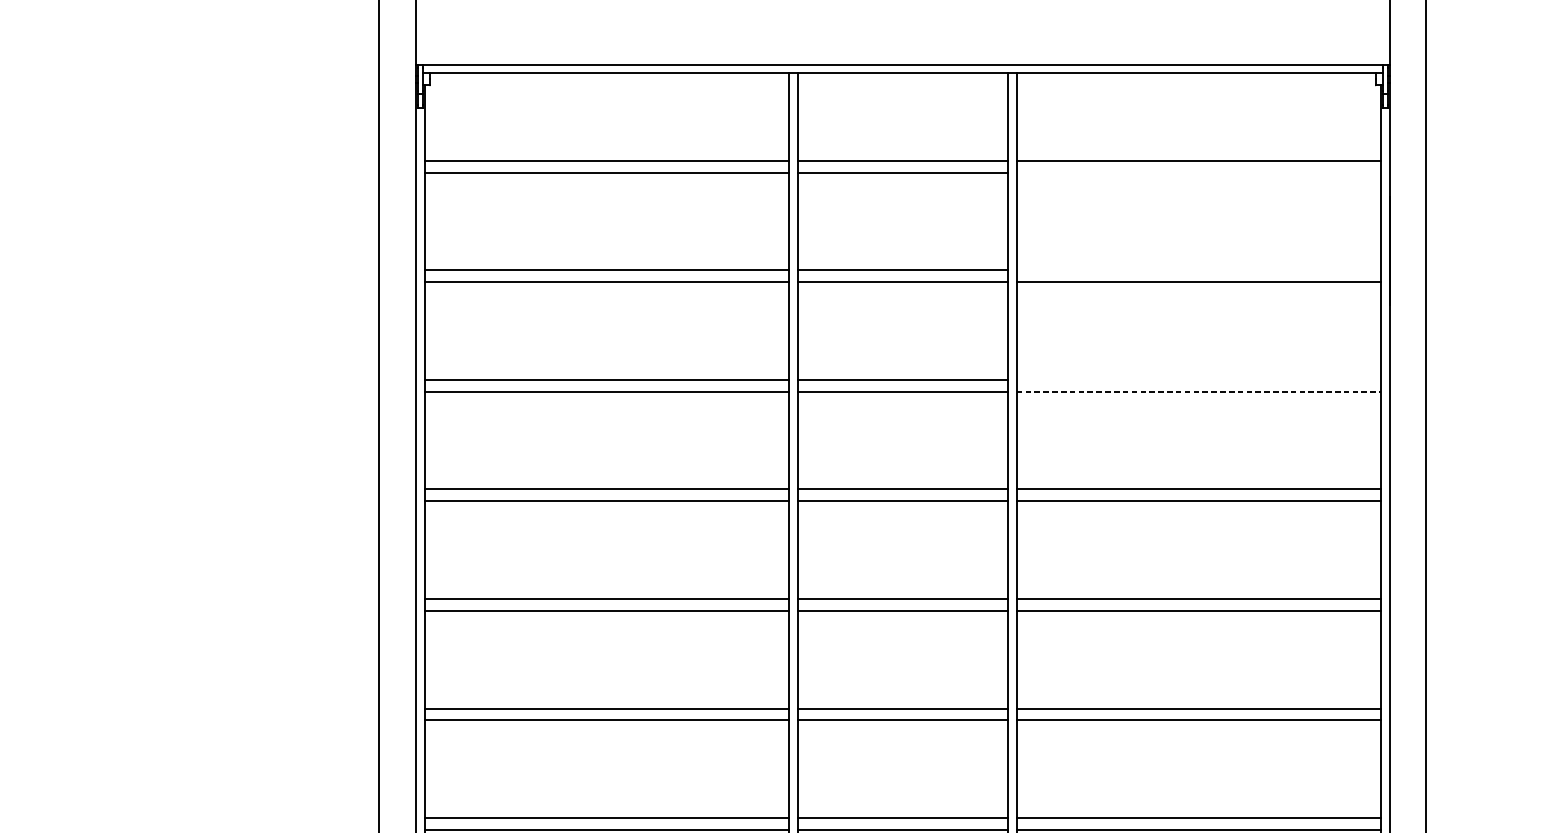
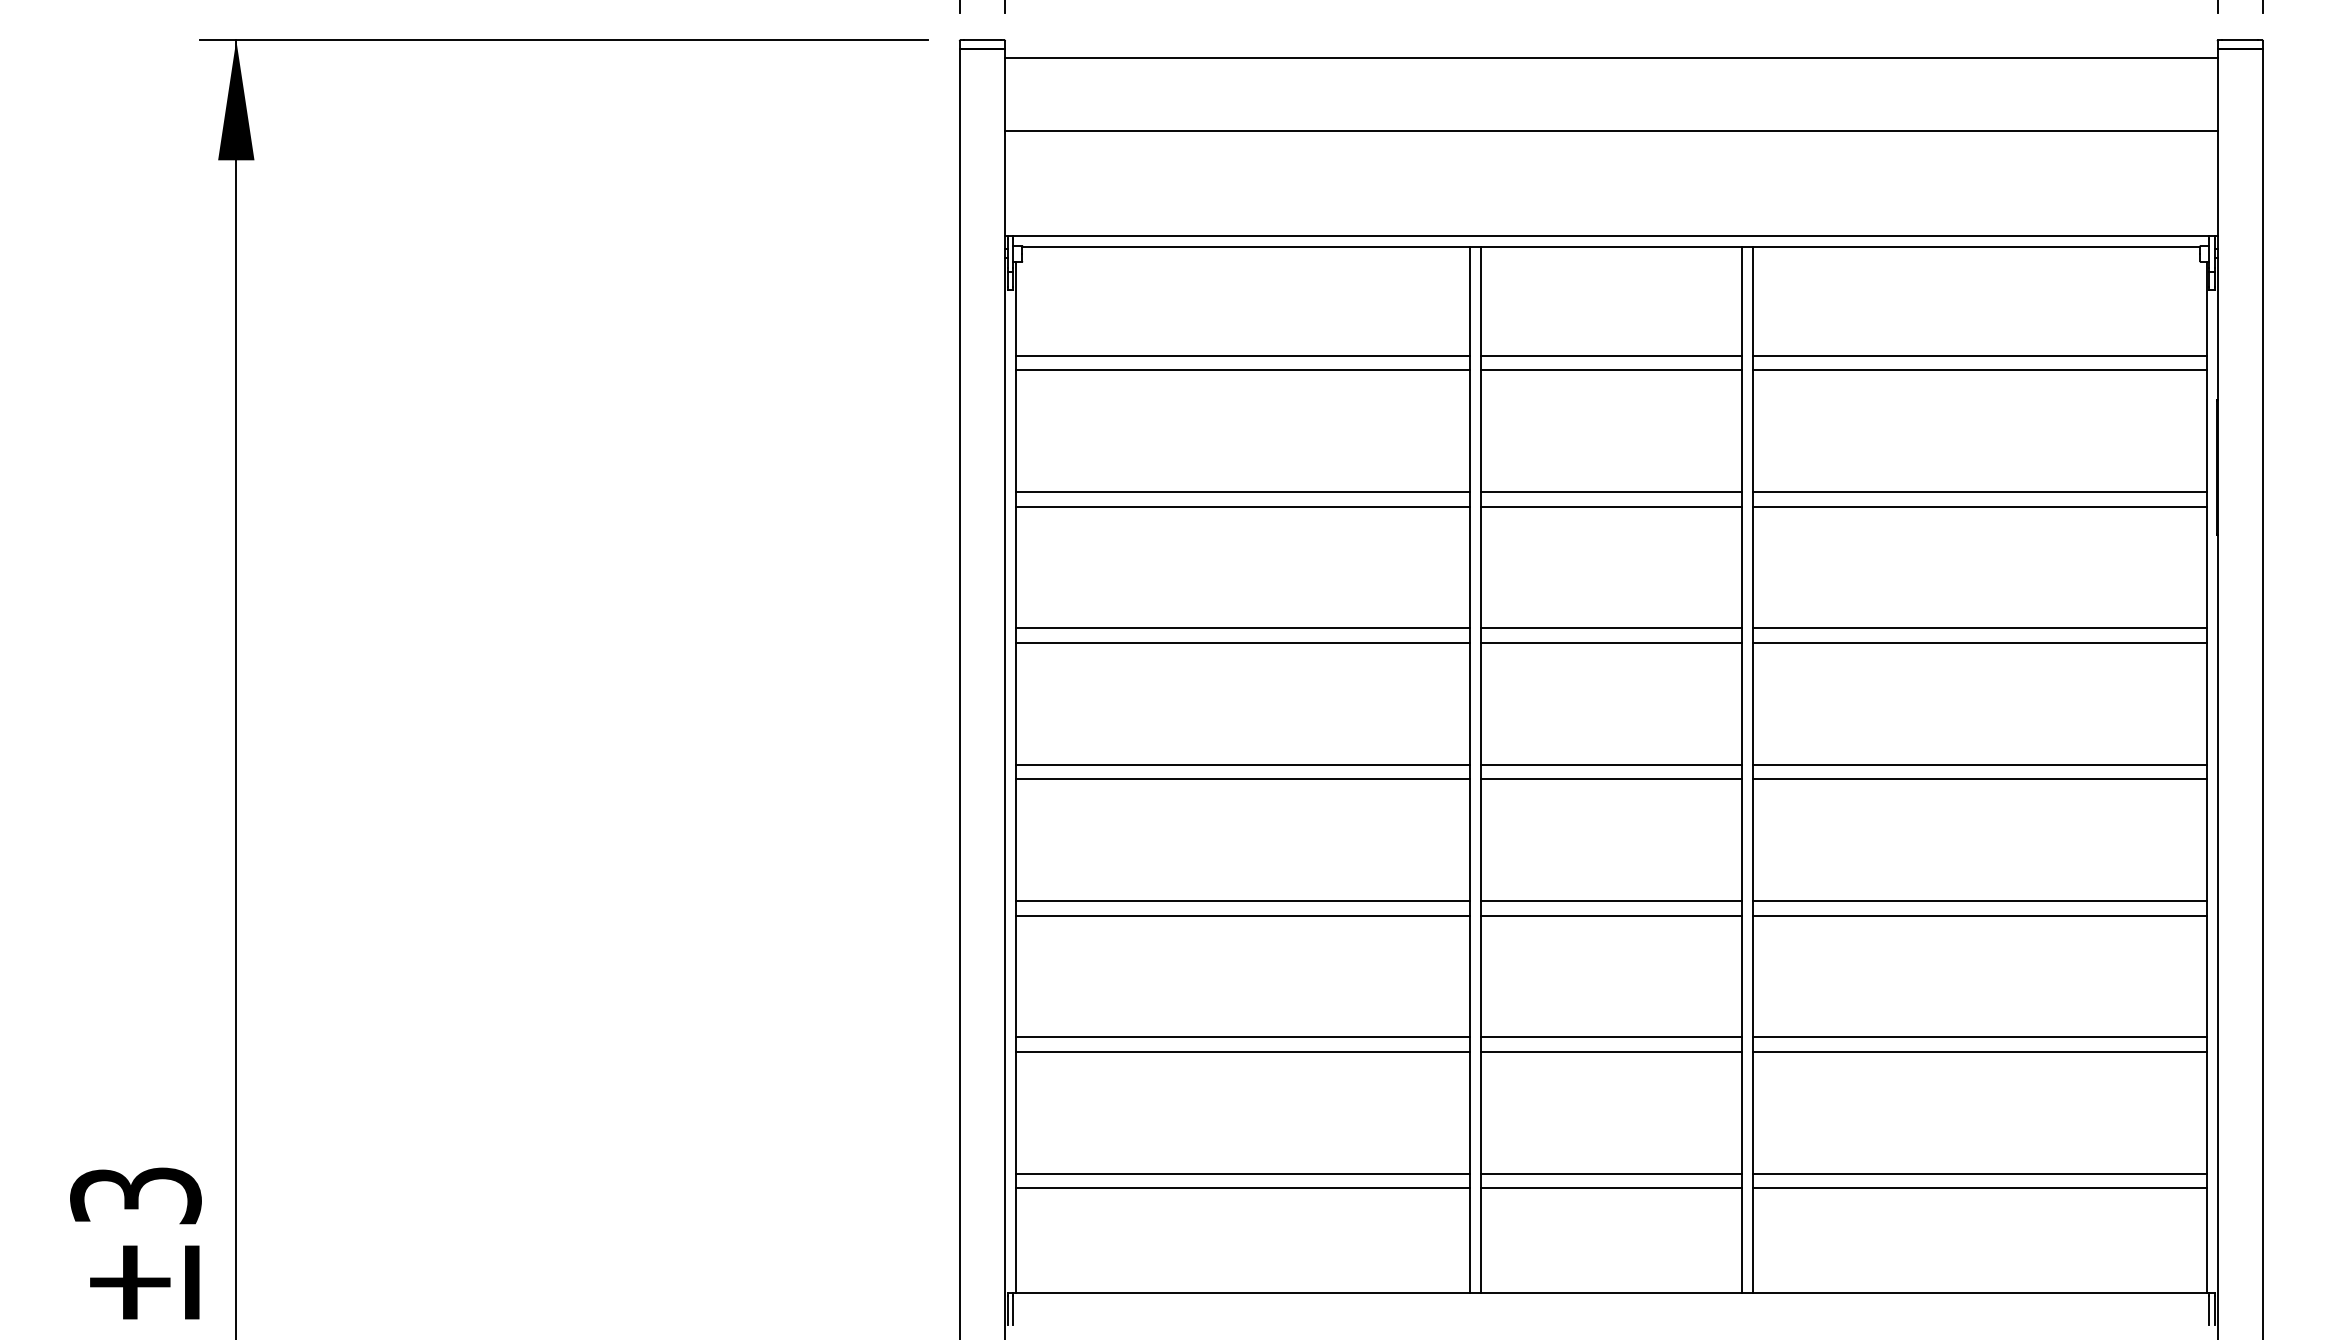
line: (1198, 172) -> (1979, 370), added
line: (1198, 270) -> (1979, 491), added
line: (1198, 380) -> (1979, 628), added
line: (1198, 391) -> (1979, 642), dashed -> solid

